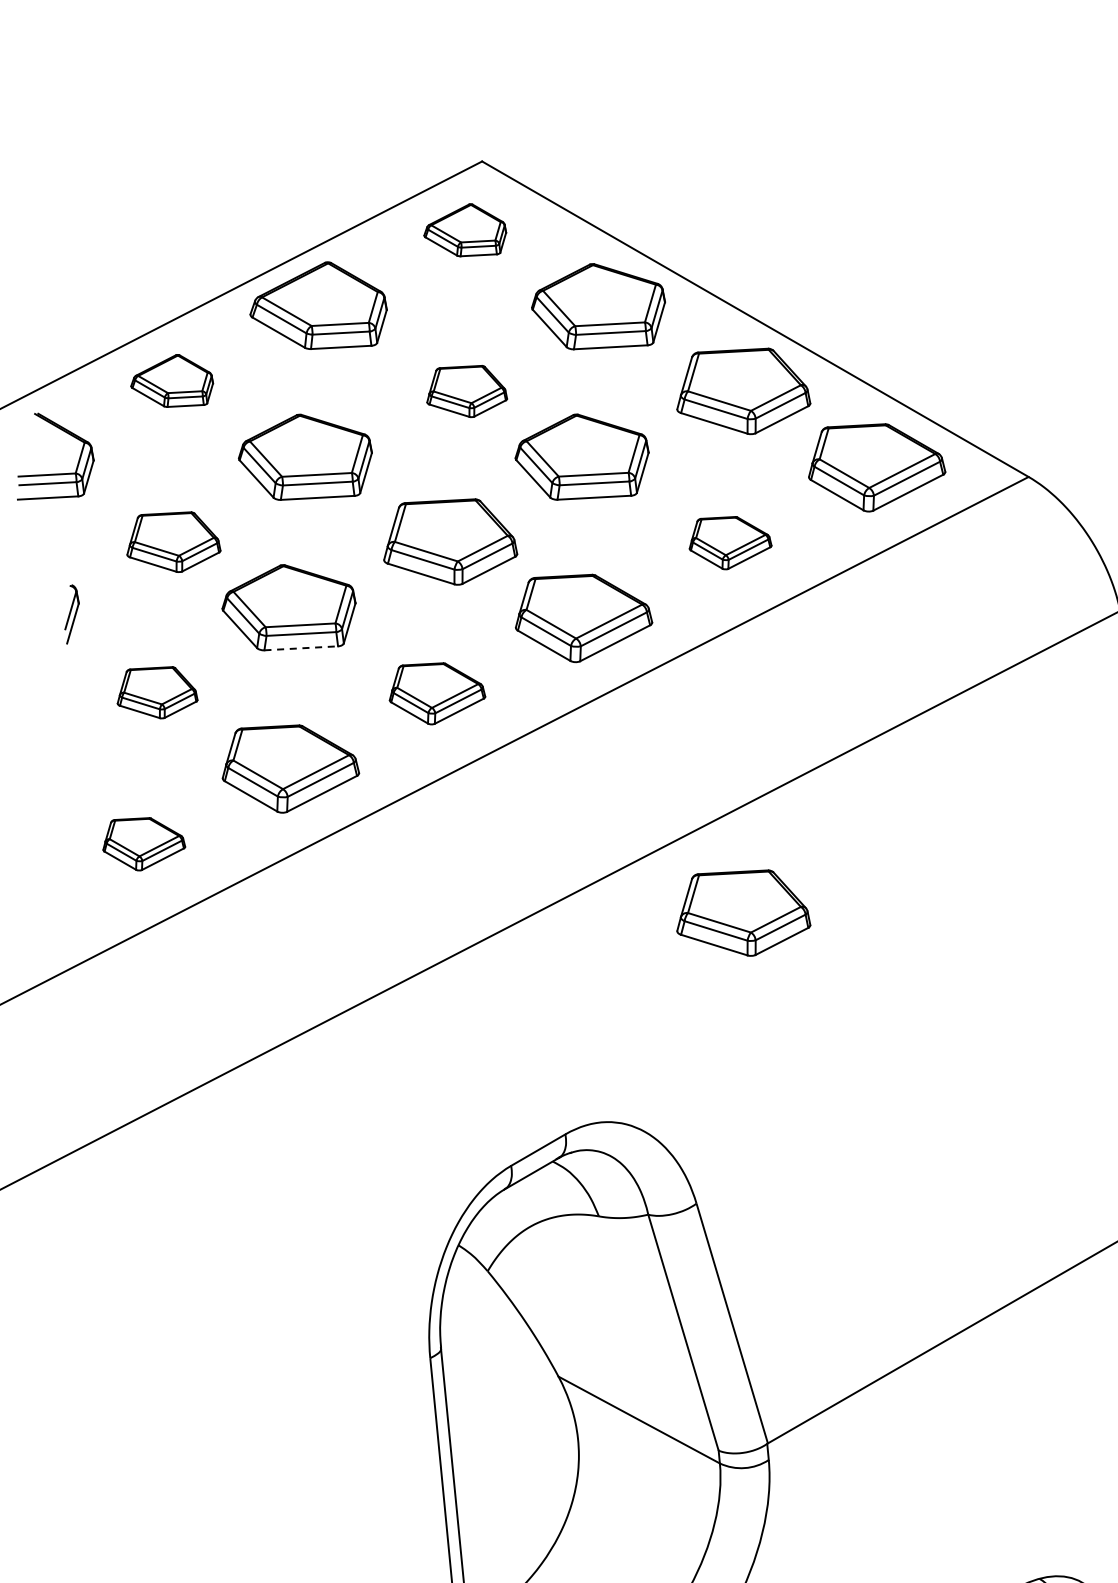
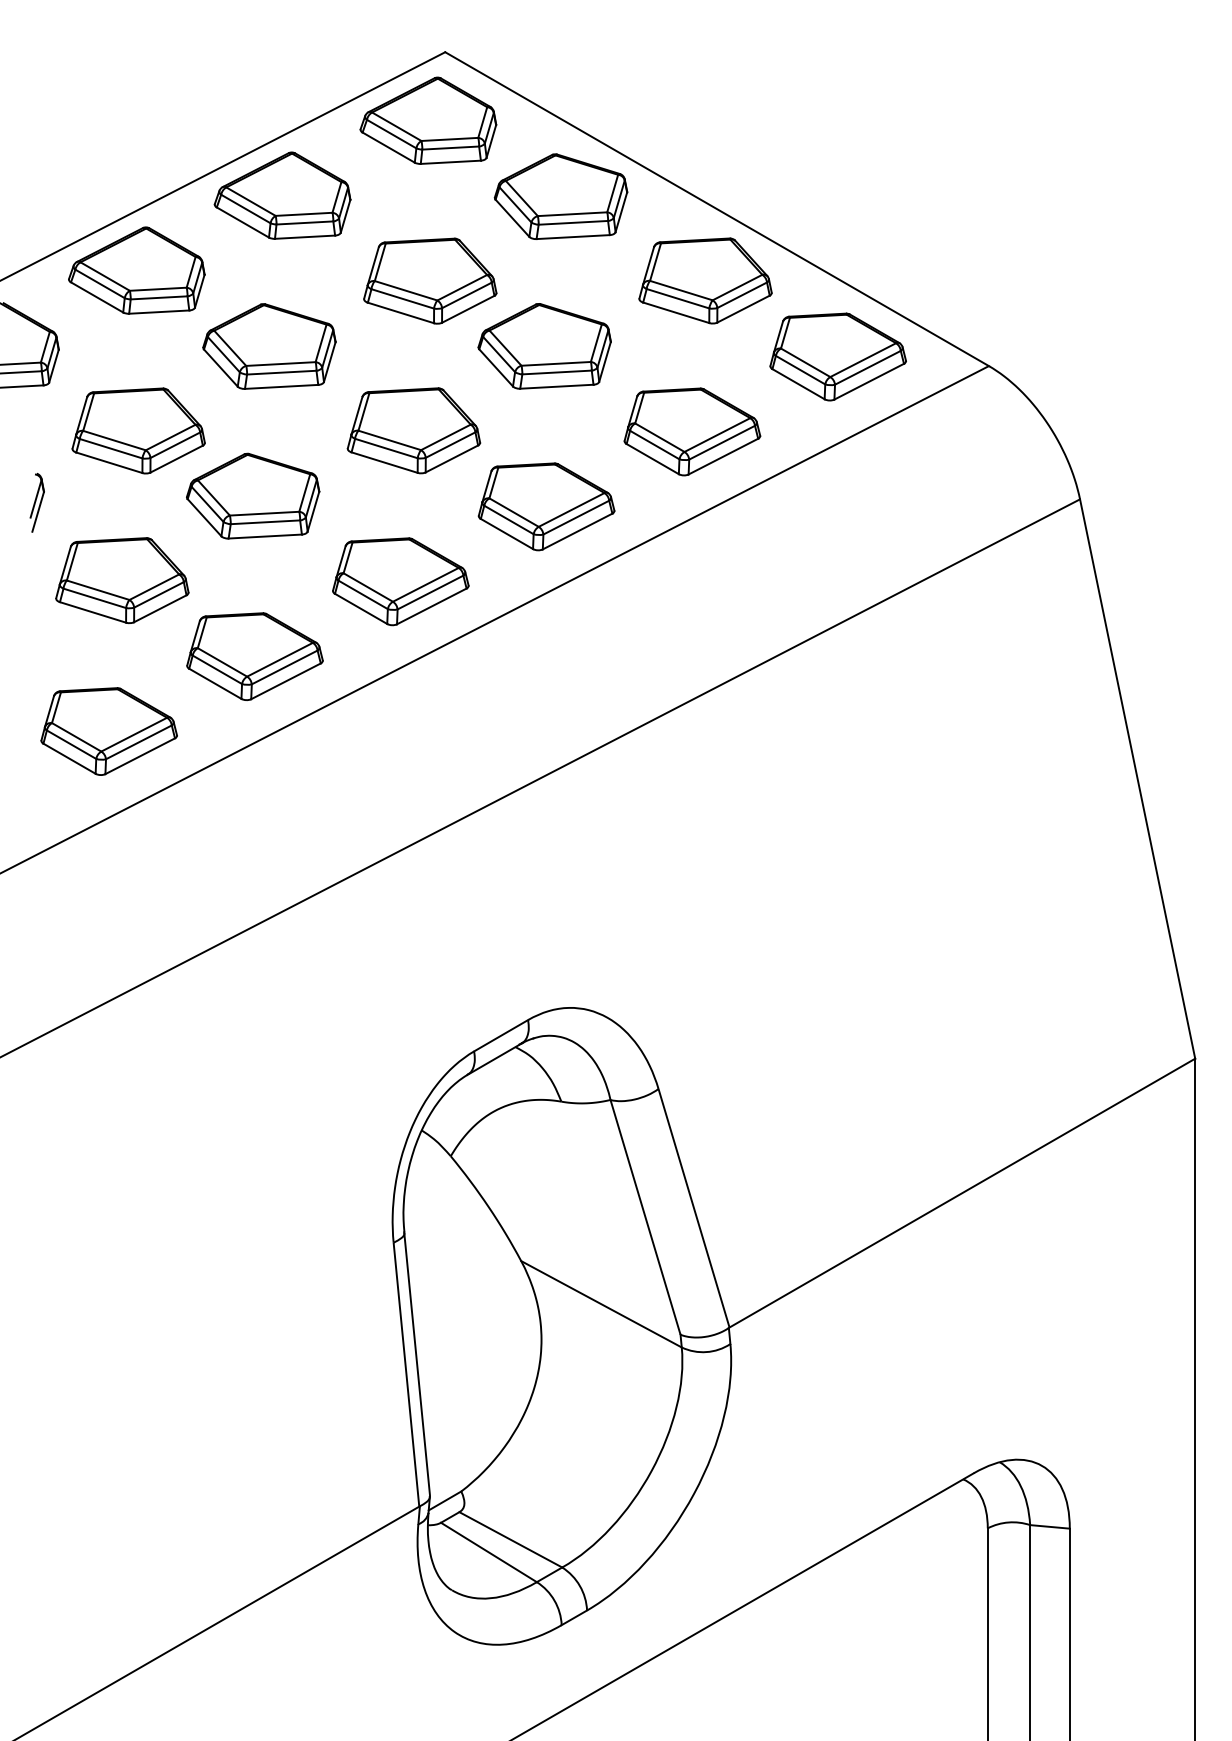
part: (465, 230) -> (428, 120), size x1.67
part: (171, 380) -> (136, 270), size x1.67
part: (467, 390) -> (430, 280), size x1.67
part: (173, 541) -> (138, 430), size x1.43
part: (730, 542) -> (692, 431), size x1.67
line: (301, 648) -> (265, 536), dashed -> solid
part: (157, 692) -> (122, 580), size x1.67
part: (437, 693) -> (400, 581), size x1.43
part: (143, 844) -> (108, 731), size x1.67
part: (743, 912) -> (705, 799), removed

